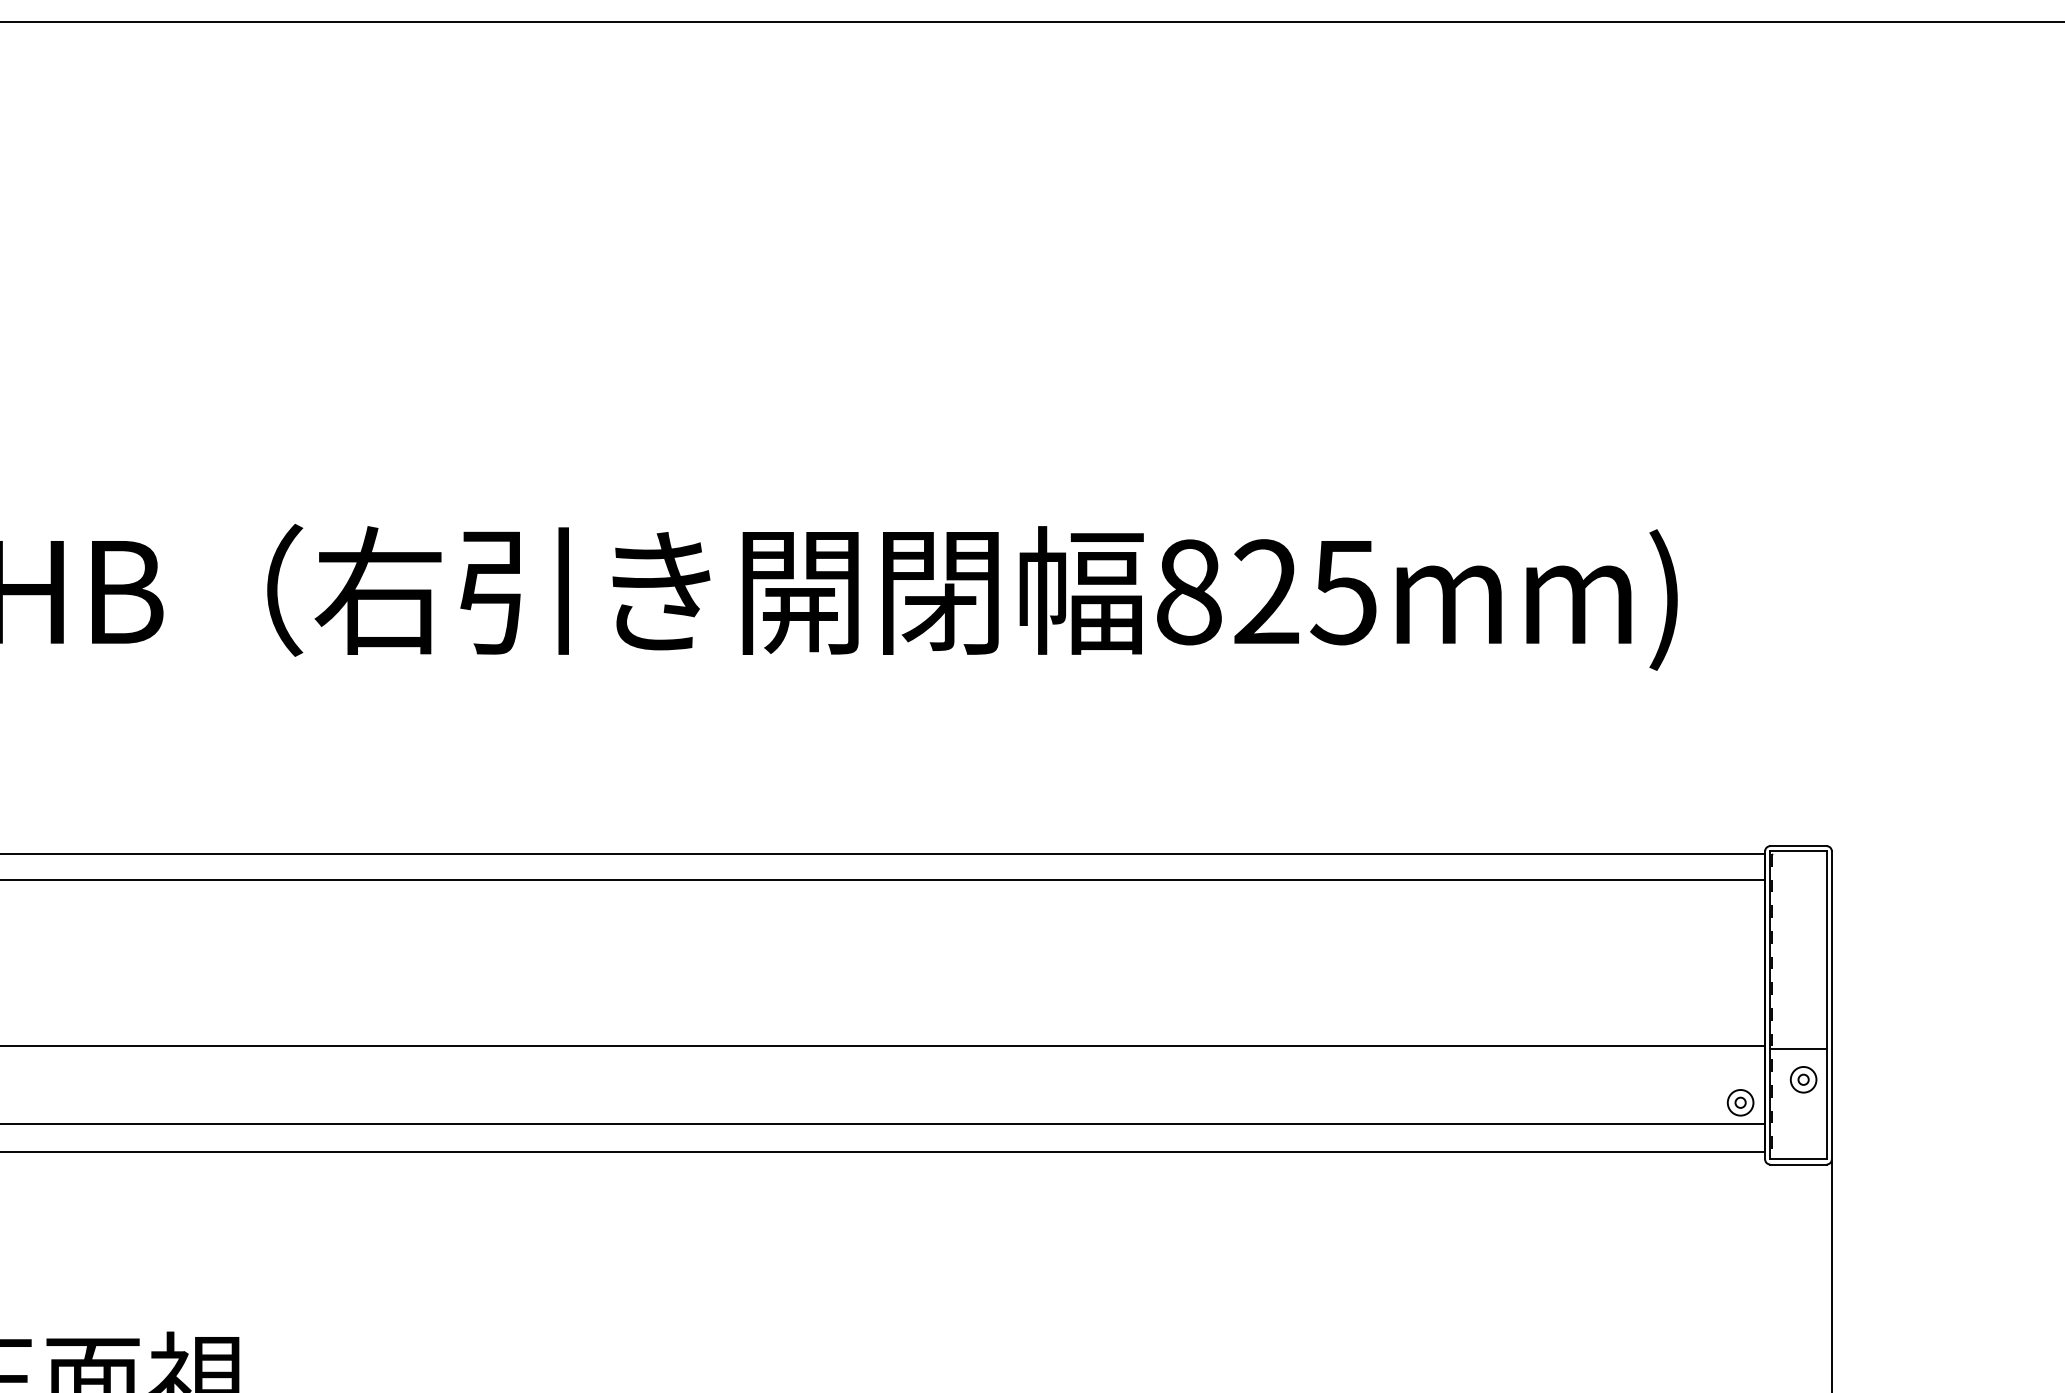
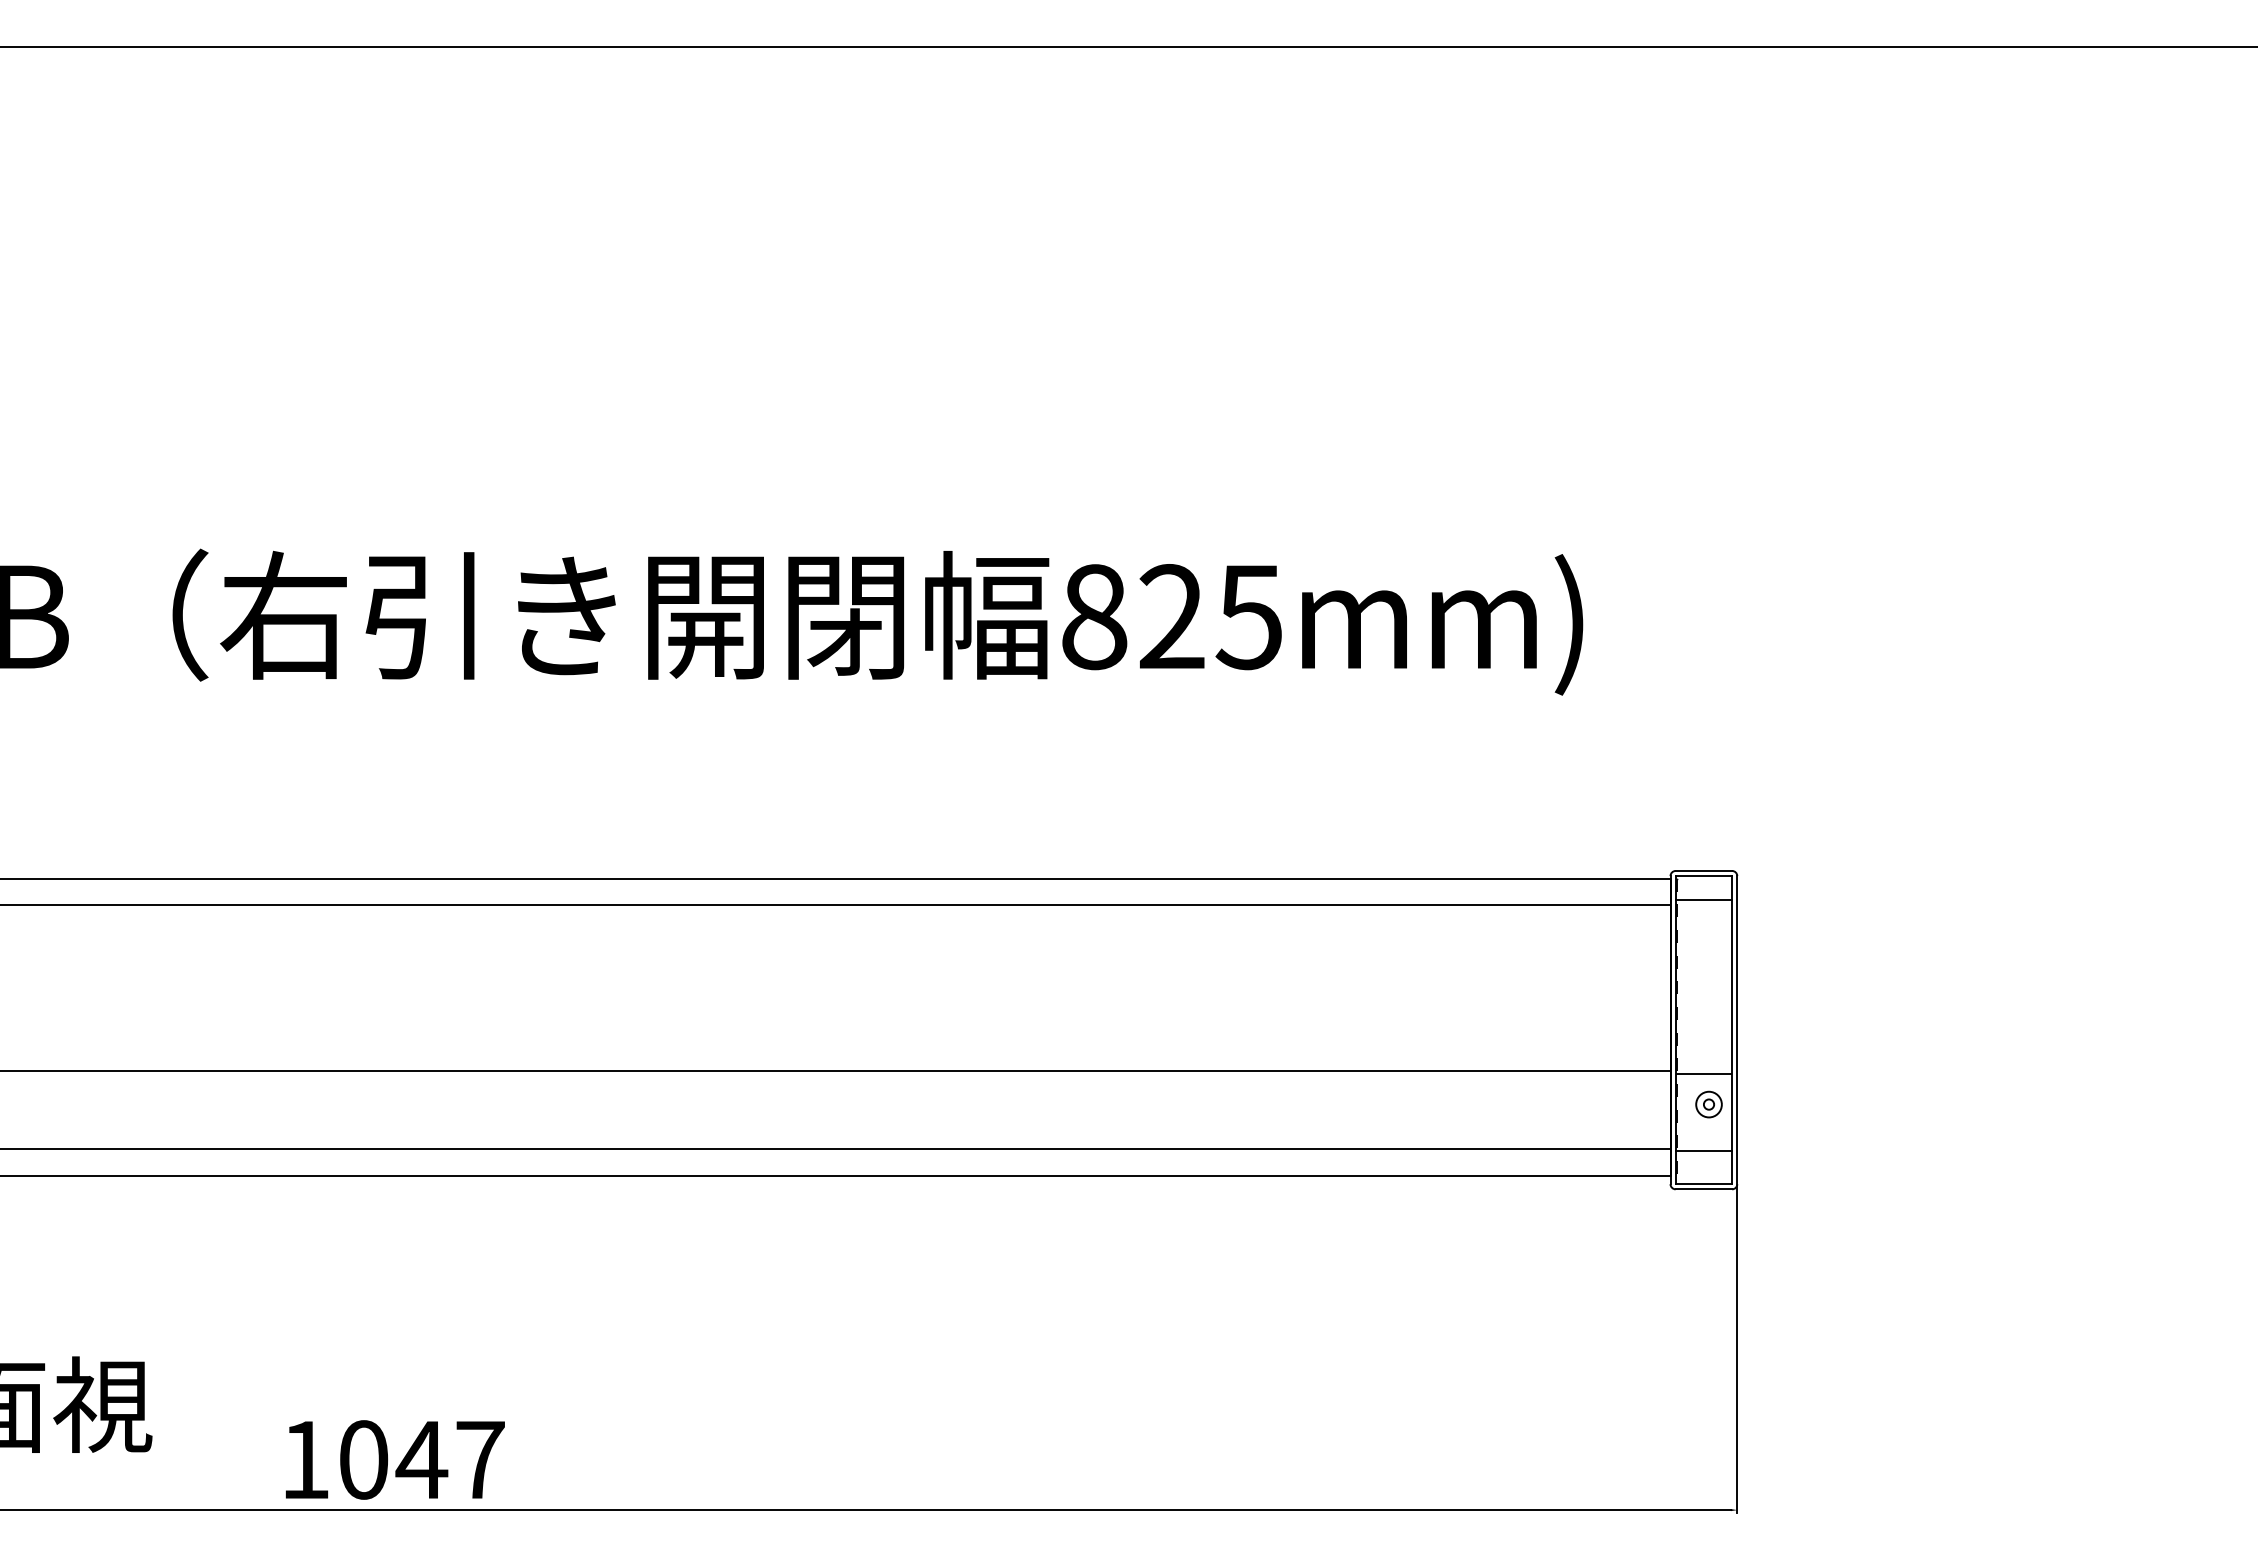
line: (1798, 875) -> (1703, 900), added
part: (1740, 1102) -> (1645, 1127), removed
line: (1798, 1125) -> (1703, 1150), added

